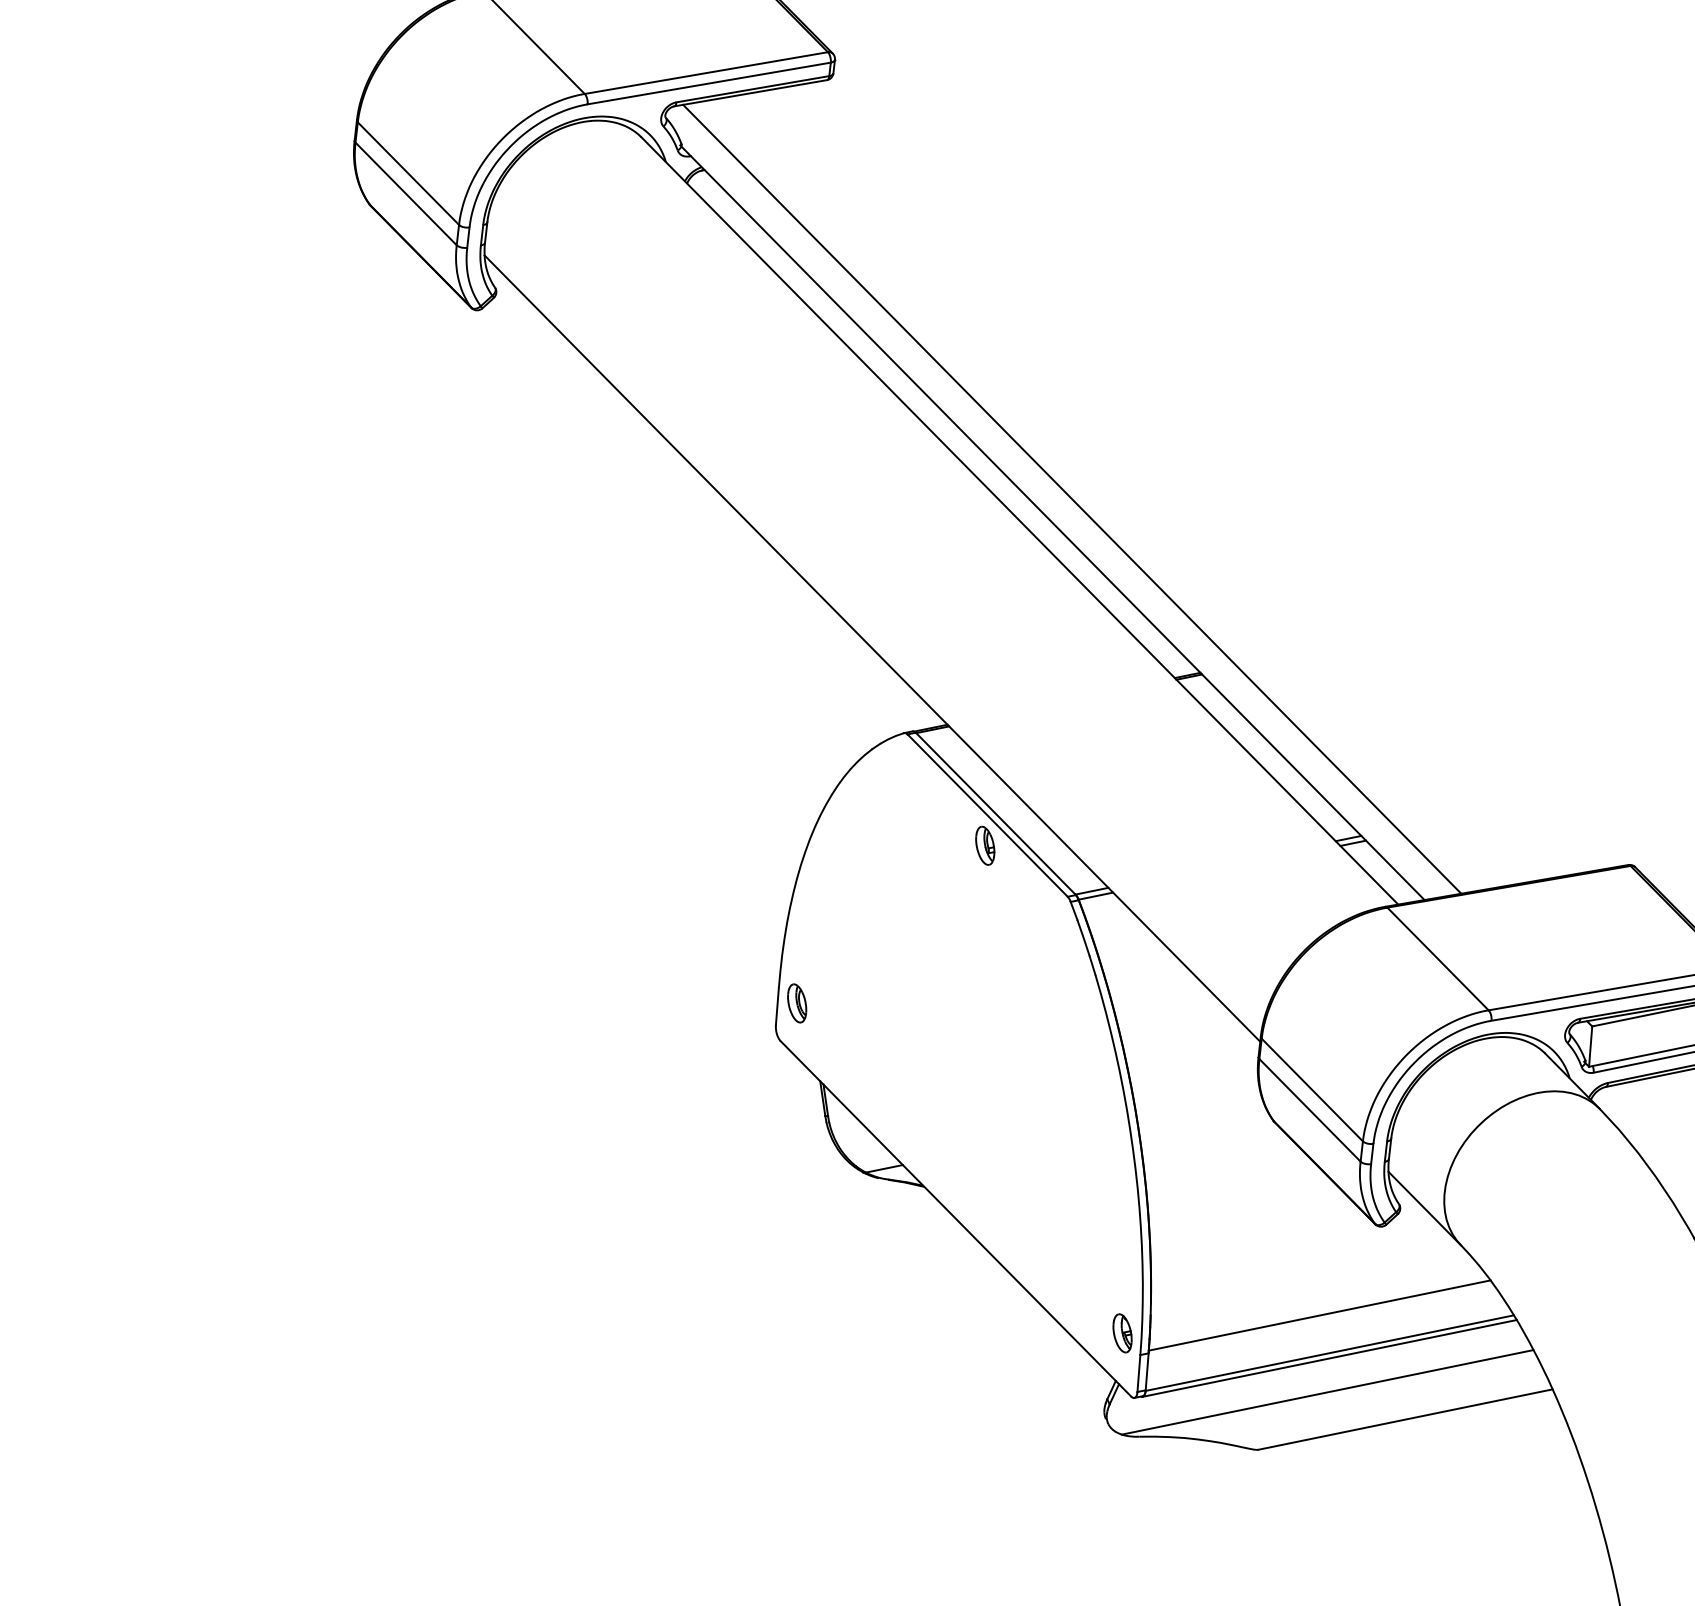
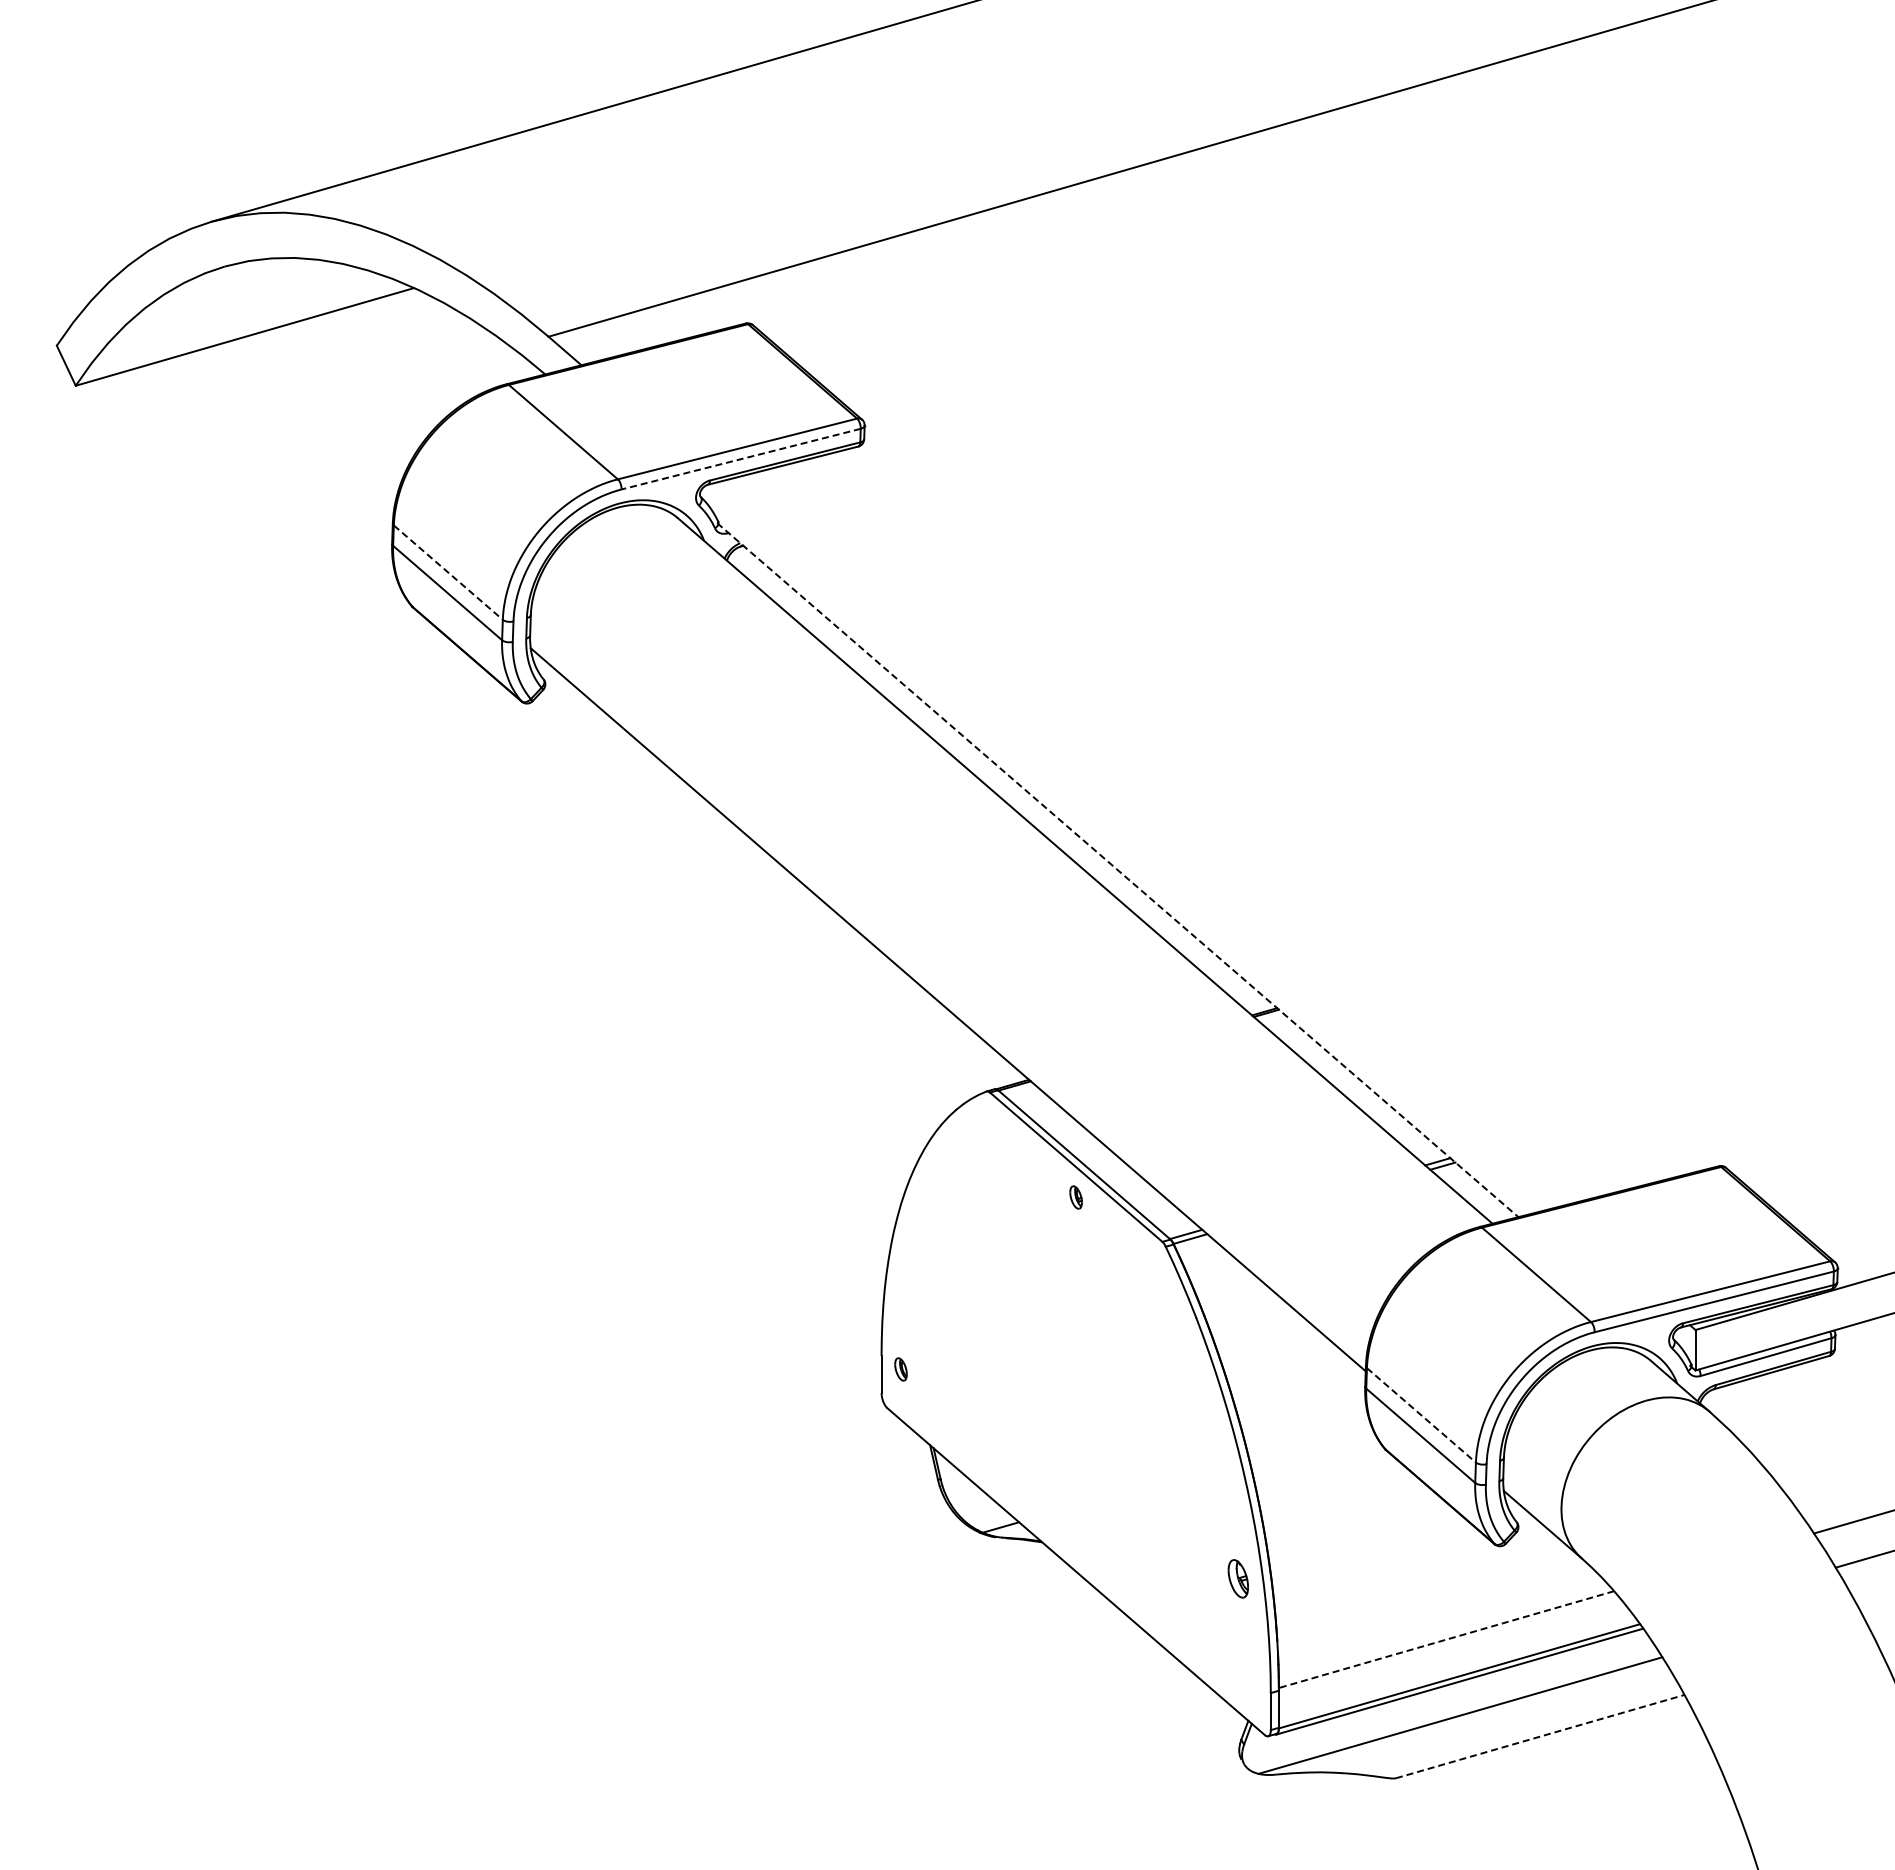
line: (708, 83) -> (740, 459), solid -> dashed
line: (408, 173) -> (448, 572), solid -> dashed
line: (1072, 498) -> (1135, 844), removed
line: (1053, 523) -> (1118, 870), solid -> dashed
part: (984, 845) -> (1075, 1197), size x0.6
part: (796, 1003) -> (900, 1369), size x0.6
line: (1312, 1090) -> (1421, 1415), solid -> dashed
line: (1319, 1315) -> (1446, 1639), solid -> dashed
part: (1121, 1332) -> (1237, 1578), moved
line: (1405, 1419) -> (1540, 1736), solid -> dashed

